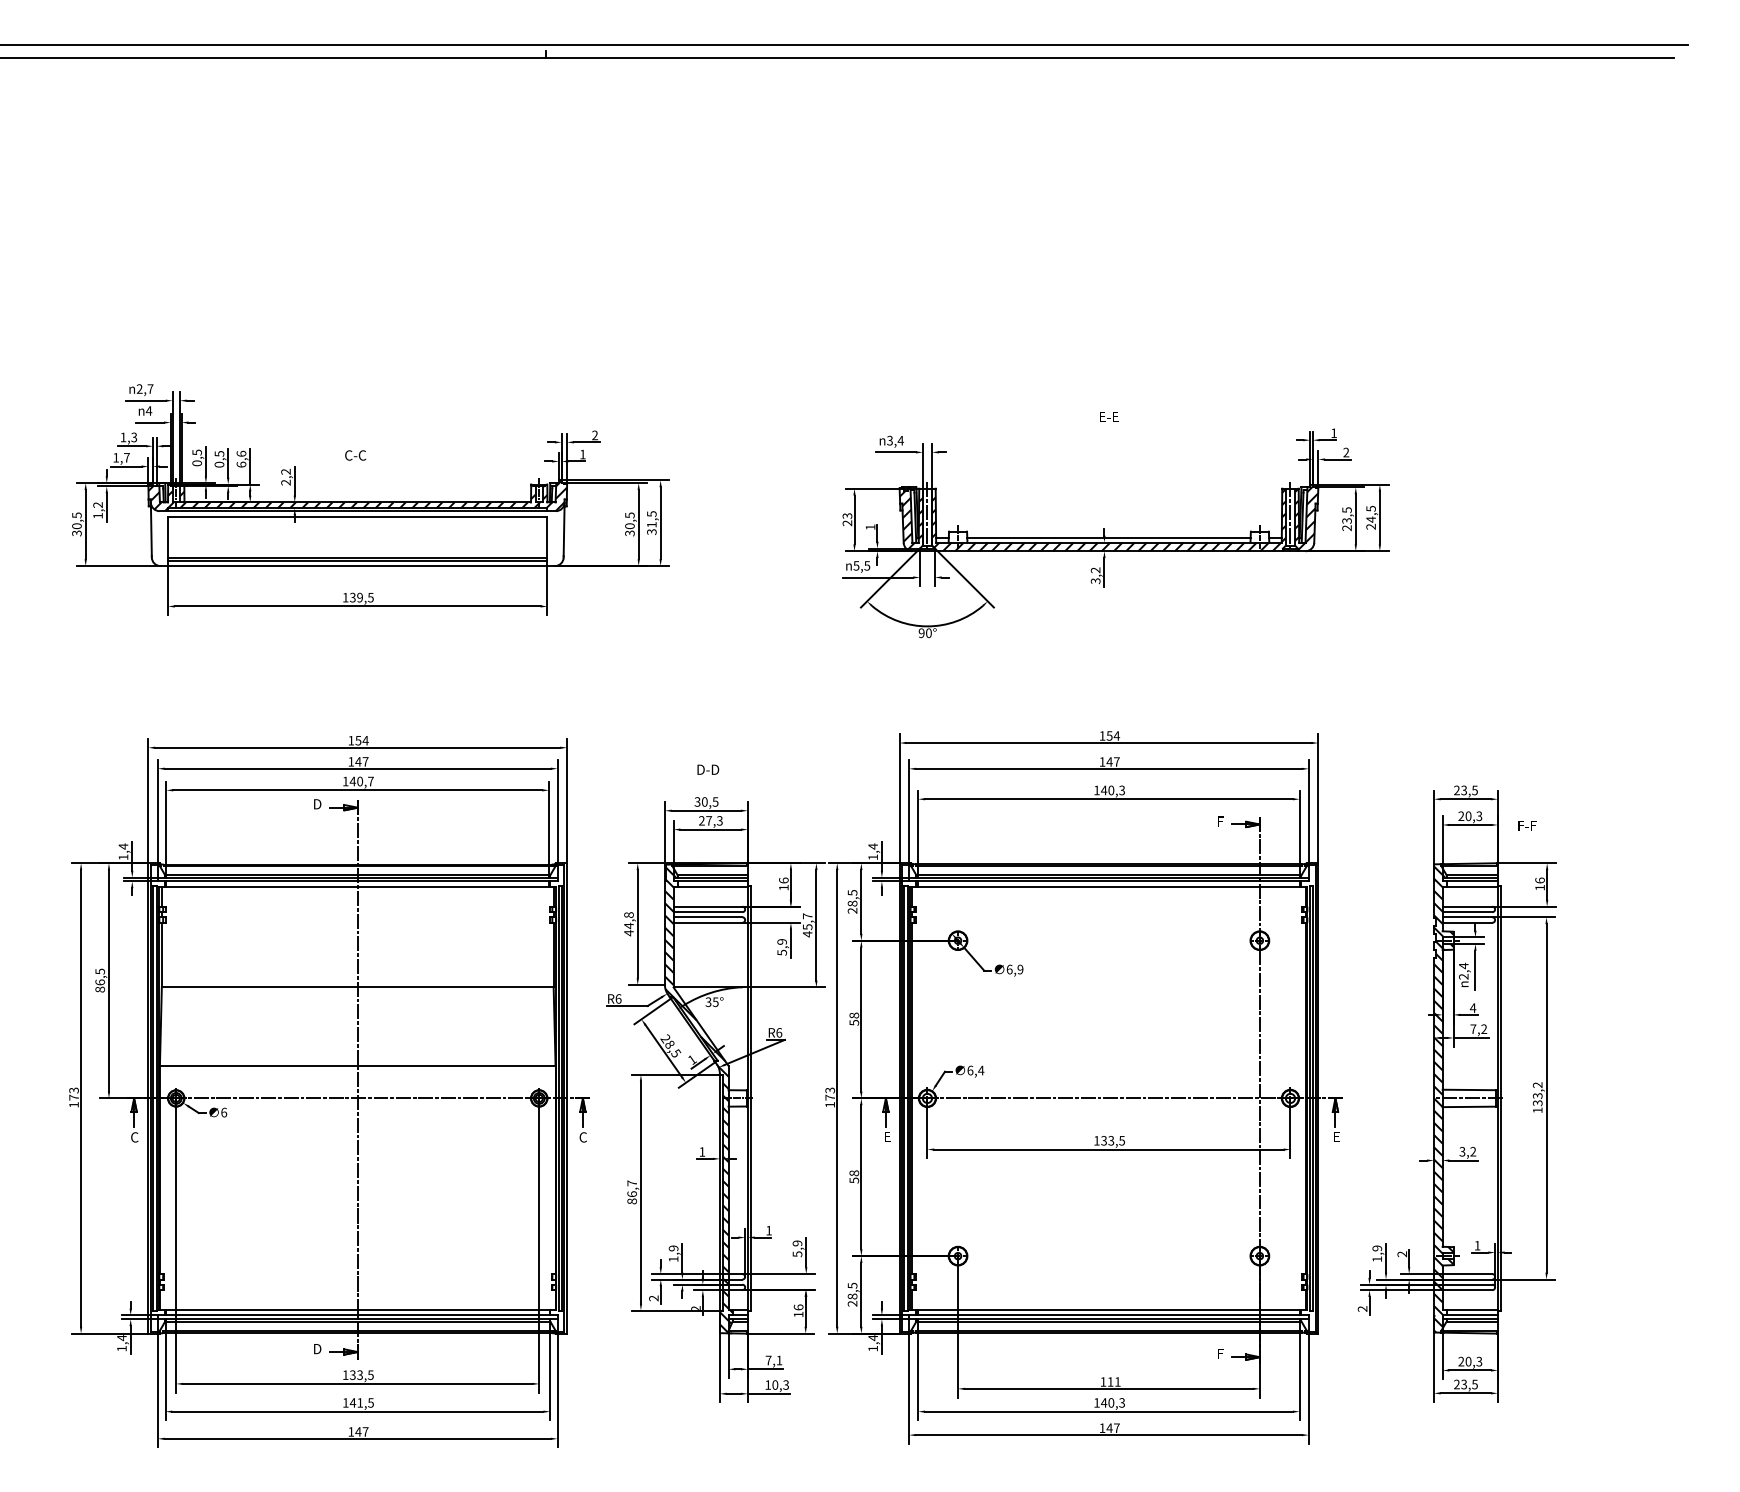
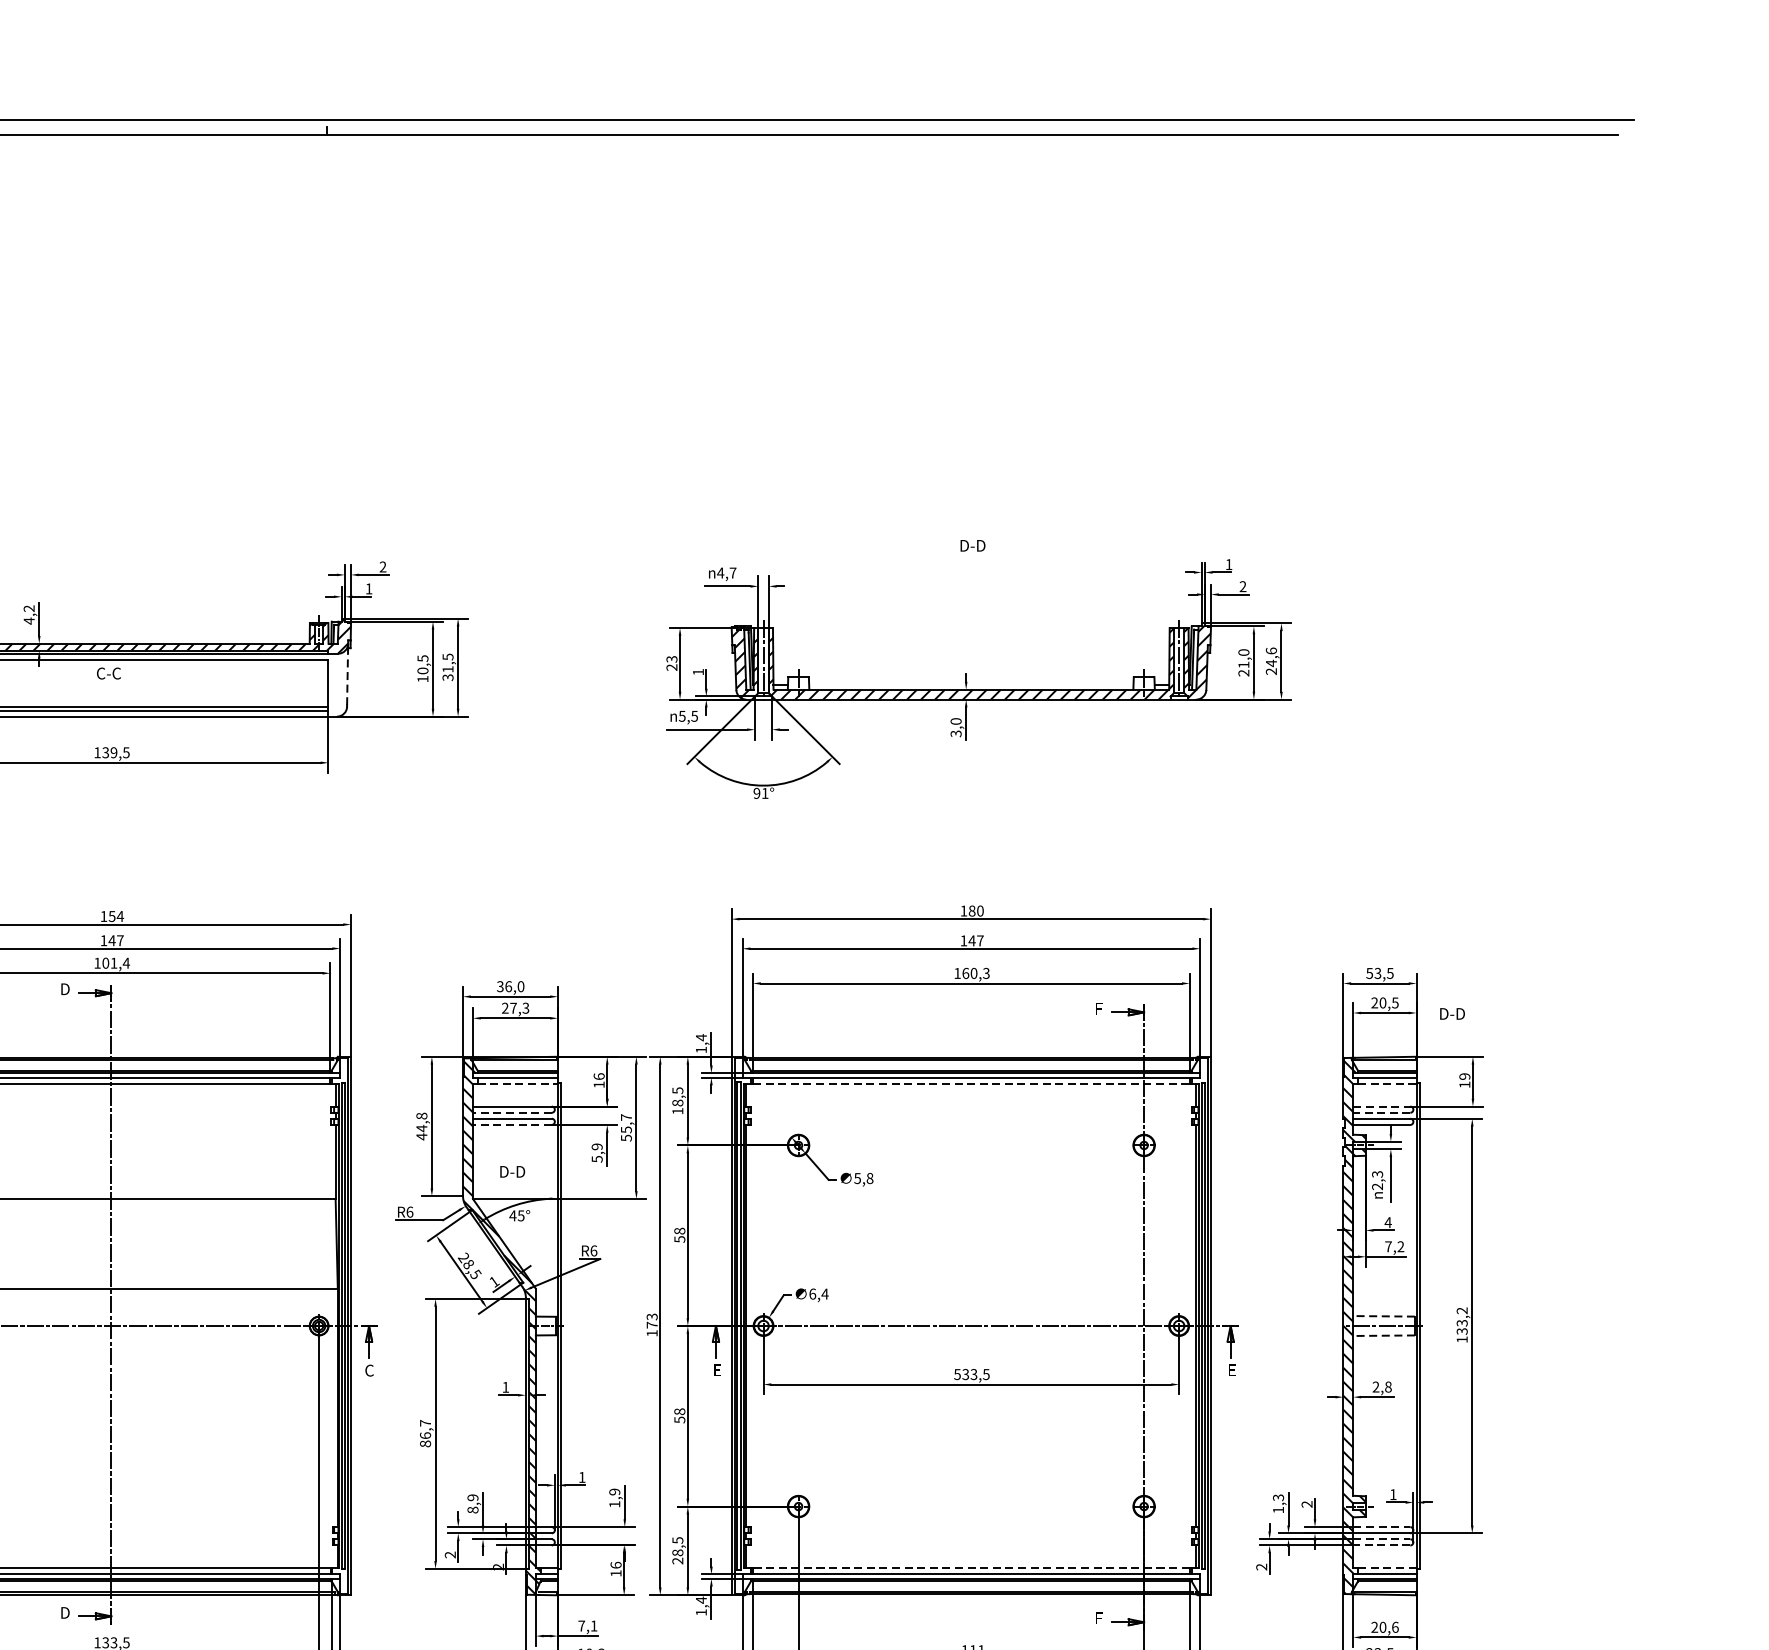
text: (1110, 416) -> (973, 545), E-E -> D-D
text: (894, 440) -> (725, 572), 3,4 -> 4,7
text: (355, 455) -> (108, 673), moved
text: (285, 482) -> (28, 620), 2,2 -> 4,2
text: (1370, 508) -> (1270, 650), 24,5 -> 24,6
text: (1346, 515) -> (1243, 658), 23,5 -> 21,0
line: (564, 531) -> (348, 677), solid -> dashed
text: (629, 533) -> (422, 679), 30,5 -> 10,5
line: (1108, 538) -> (970, 685), removed
text: (1095, 570) -> (955, 721), 3,2 -> 3,0
text: (928, 633) -> (764, 793), 90° -> 91°
text: (1113, 735) -> (976, 910), 154 -> 180
text: (708, 769) -> (512, 1171), moved
text: (361, 781) -> (115, 963), 140,7 -> 101,4
text: (1103, 790) -> (965, 973), 140,3 -> 160,3
text: (1456, 790) -> (1369, 973), 23,5 -> 53,5
text: (710, 801) -> (515, 986), 30,5 -> 36,0
text: (1479, 815) -> (1395, 1002), 20,3 -> 20,5
text: (1529, 825) -> (1452, 1013), F-F -> D-D
text: (1539, 880) -> (1464, 1076), 16 -> 19
line: (713, 886) -> (518, 1083), solid -> dashed
line: (1108, 886) -> (970, 1083), solid -> dashed
line: (1472, 886) -> (1387, 1083), solid -> dashed
line: (1467, 906) -> (1381, 1106), solid -> dashed
text: (852, 910) -> (677, 1110), 28,5 -> 18,5
line: (707, 912) -> (511, 1113), solid -> dashed
line: (1467, 912) -> (1381, 1113), solid -> dashed
line: (707, 922) -> (511, 1124), solid -> dashed
text: (807, 934) -> (626, 1138), 45,7 -> 55,7
text: (1463, 965) -> (1377, 1173), 2,4 -> 2,3
text: (1014, 969) -> (863, 1178), 6,9 -> 5,8
text: (708, 1002) -> (512, 1216), 35° -> 45°
line: (1469, 1089) -> (1384, 1315), solid -> dashed
line: (1469, 1106) -> (1384, 1335), solid -> dashed
text: (1096, 1140) -> (957, 1374), 133,5 -> 533,5
text: (1467, 1151) -> (1381, 1386), 3,2 -> 2,8
text: (1376, 1248) -> (1277, 1497), 1,9 -> 1,3
text: (797, 1254) -> (614, 1504), 5,9 -> 1,9
text: (673, 1259) -> (472, 1510), 1,9 -> 8,9
line: (1467, 1274) -> (1381, 1527), solid -> dashed
line: (1467, 1284) -> (1381, 1539), solid -> dashed
line: (1467, 1290) -> (1381, 1545), solid -> dashed
line: (1108, 1309) -> (970, 1567), solid -> dashed
line: (1472, 1309) -> (1387, 1567), solid -> dashed
text: (1479, 1361) -> (1395, 1627), 20,3 -> 20,6

